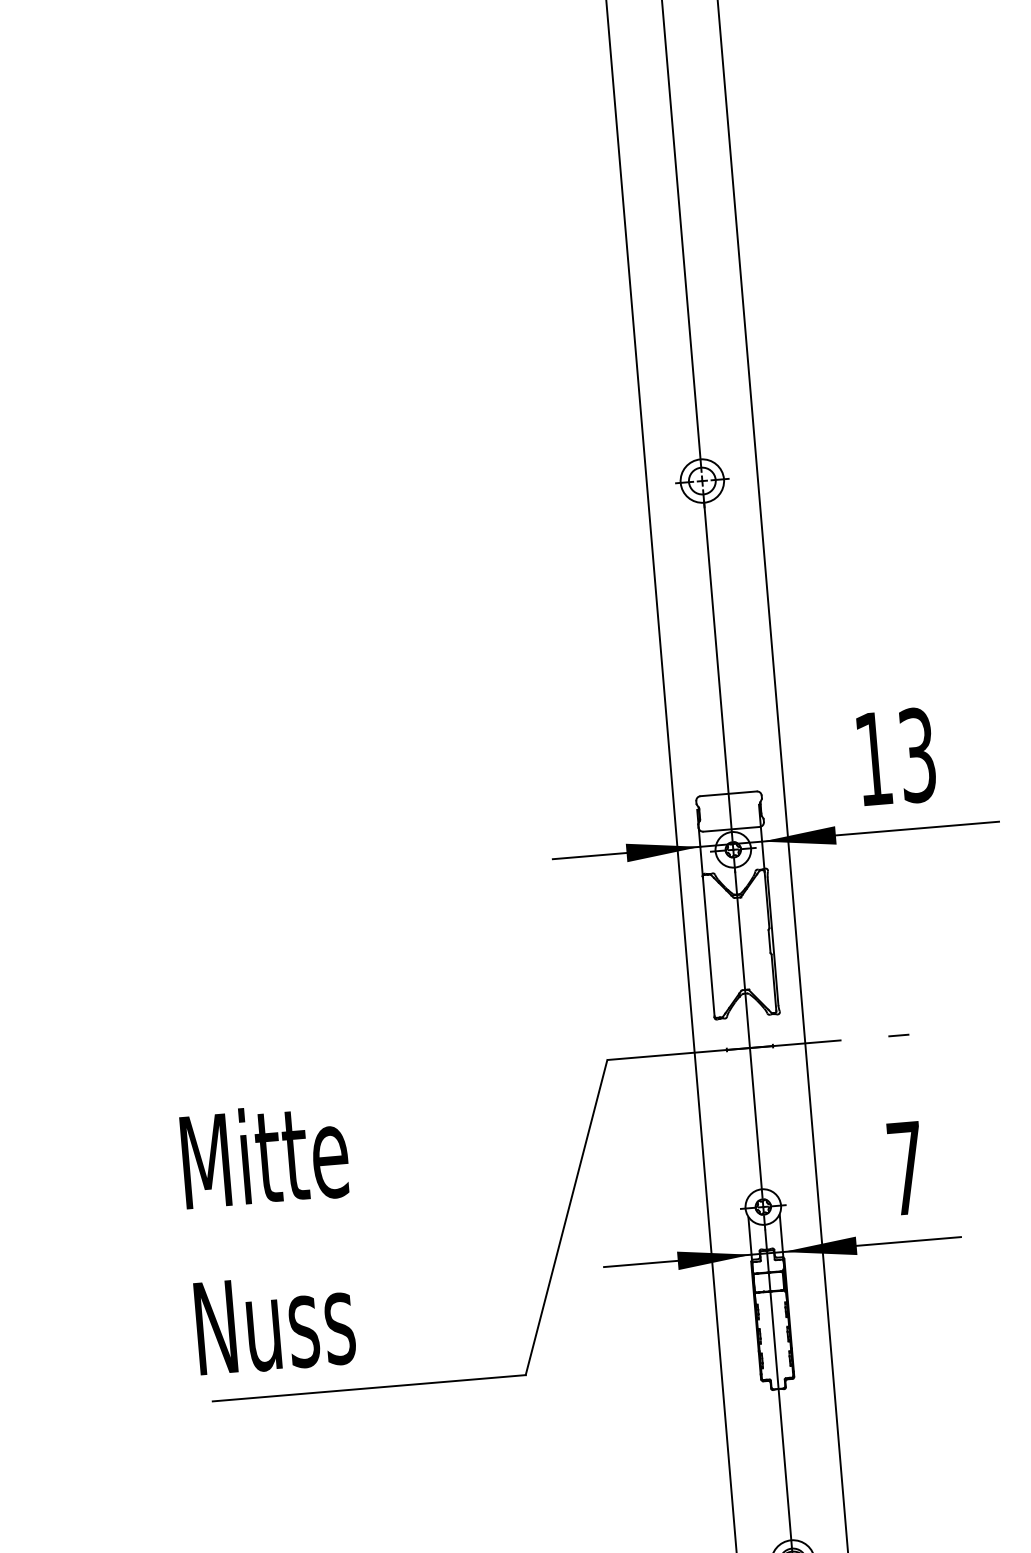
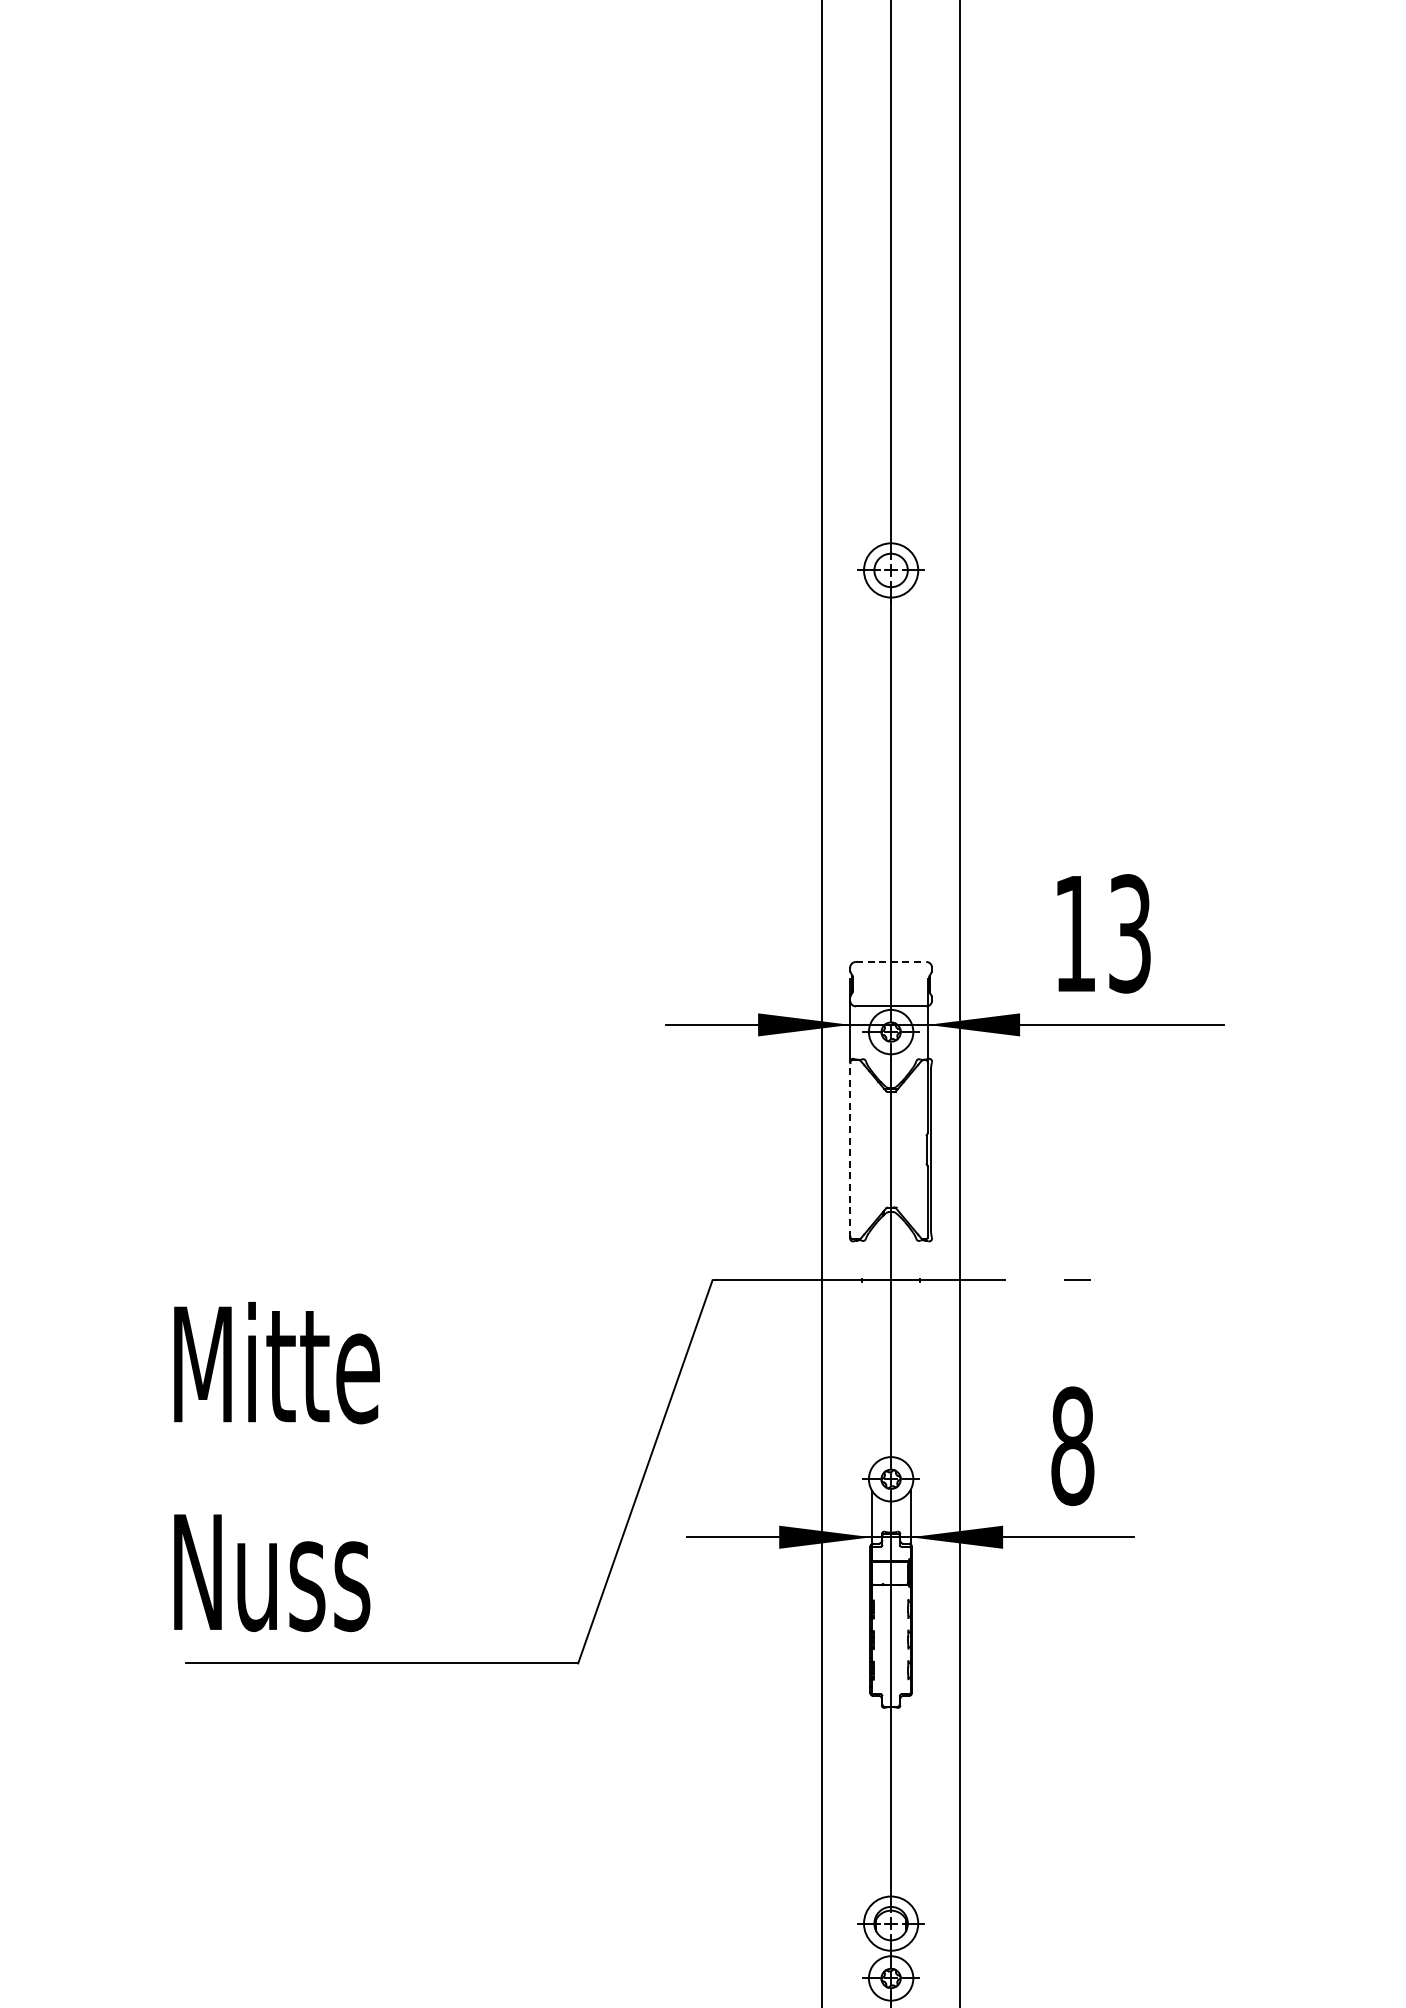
line: (728, 793) -> (891, 961), solid -> dashed
line: (708, 946) -> (850, 1149), solid -> dashed
text: (906, 1168) -> (1072, 1446), 7 -> 8

